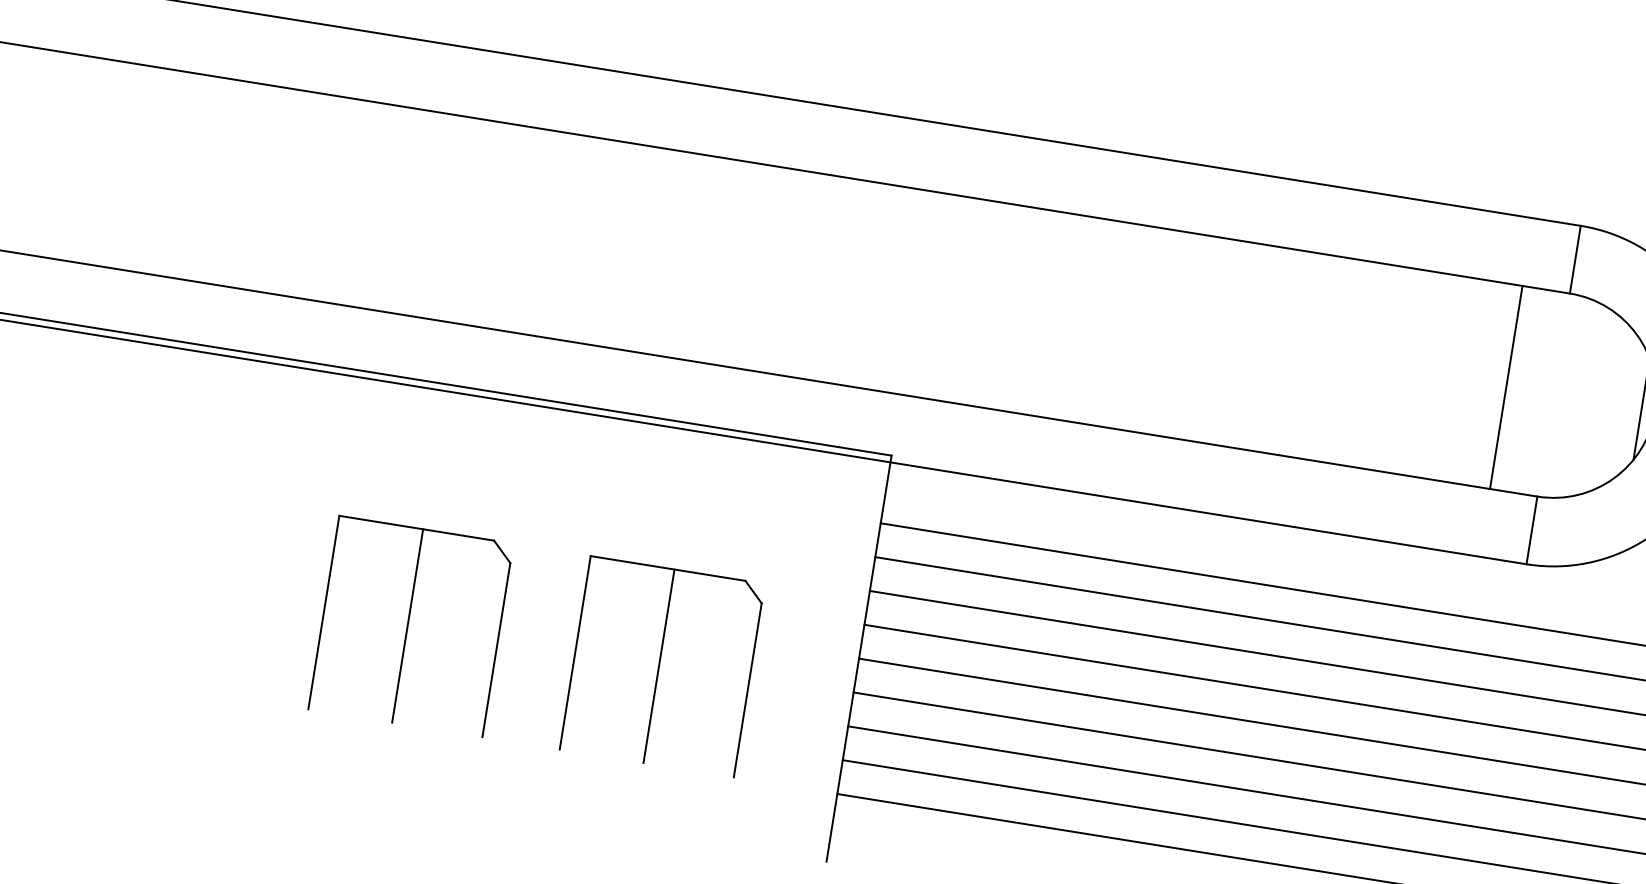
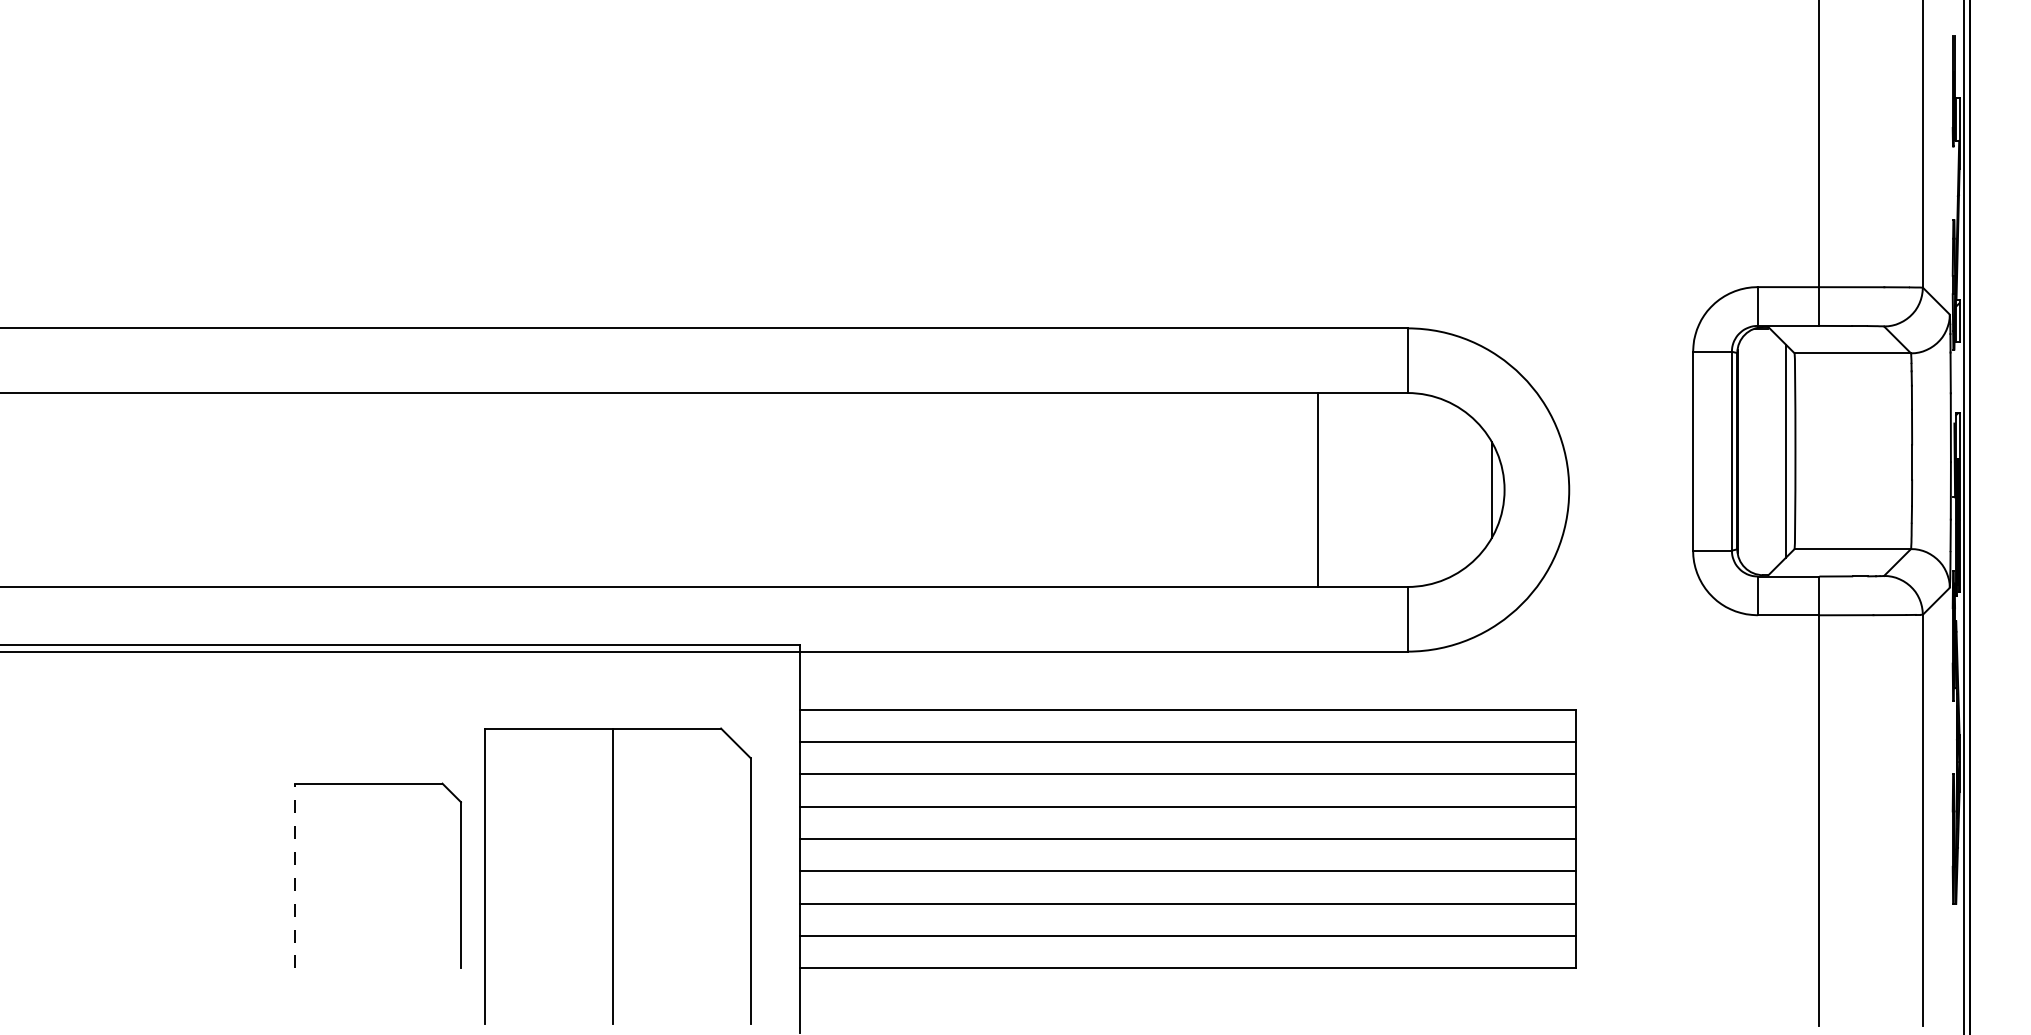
line: (1506, 386) -> (1318, 489), moved
line: (323, 611) -> (294, 875), solid -> dashed
line: (407, 625) -> (374, 875), removed
part: (662, 666) -> (618, 875), size x1.6

